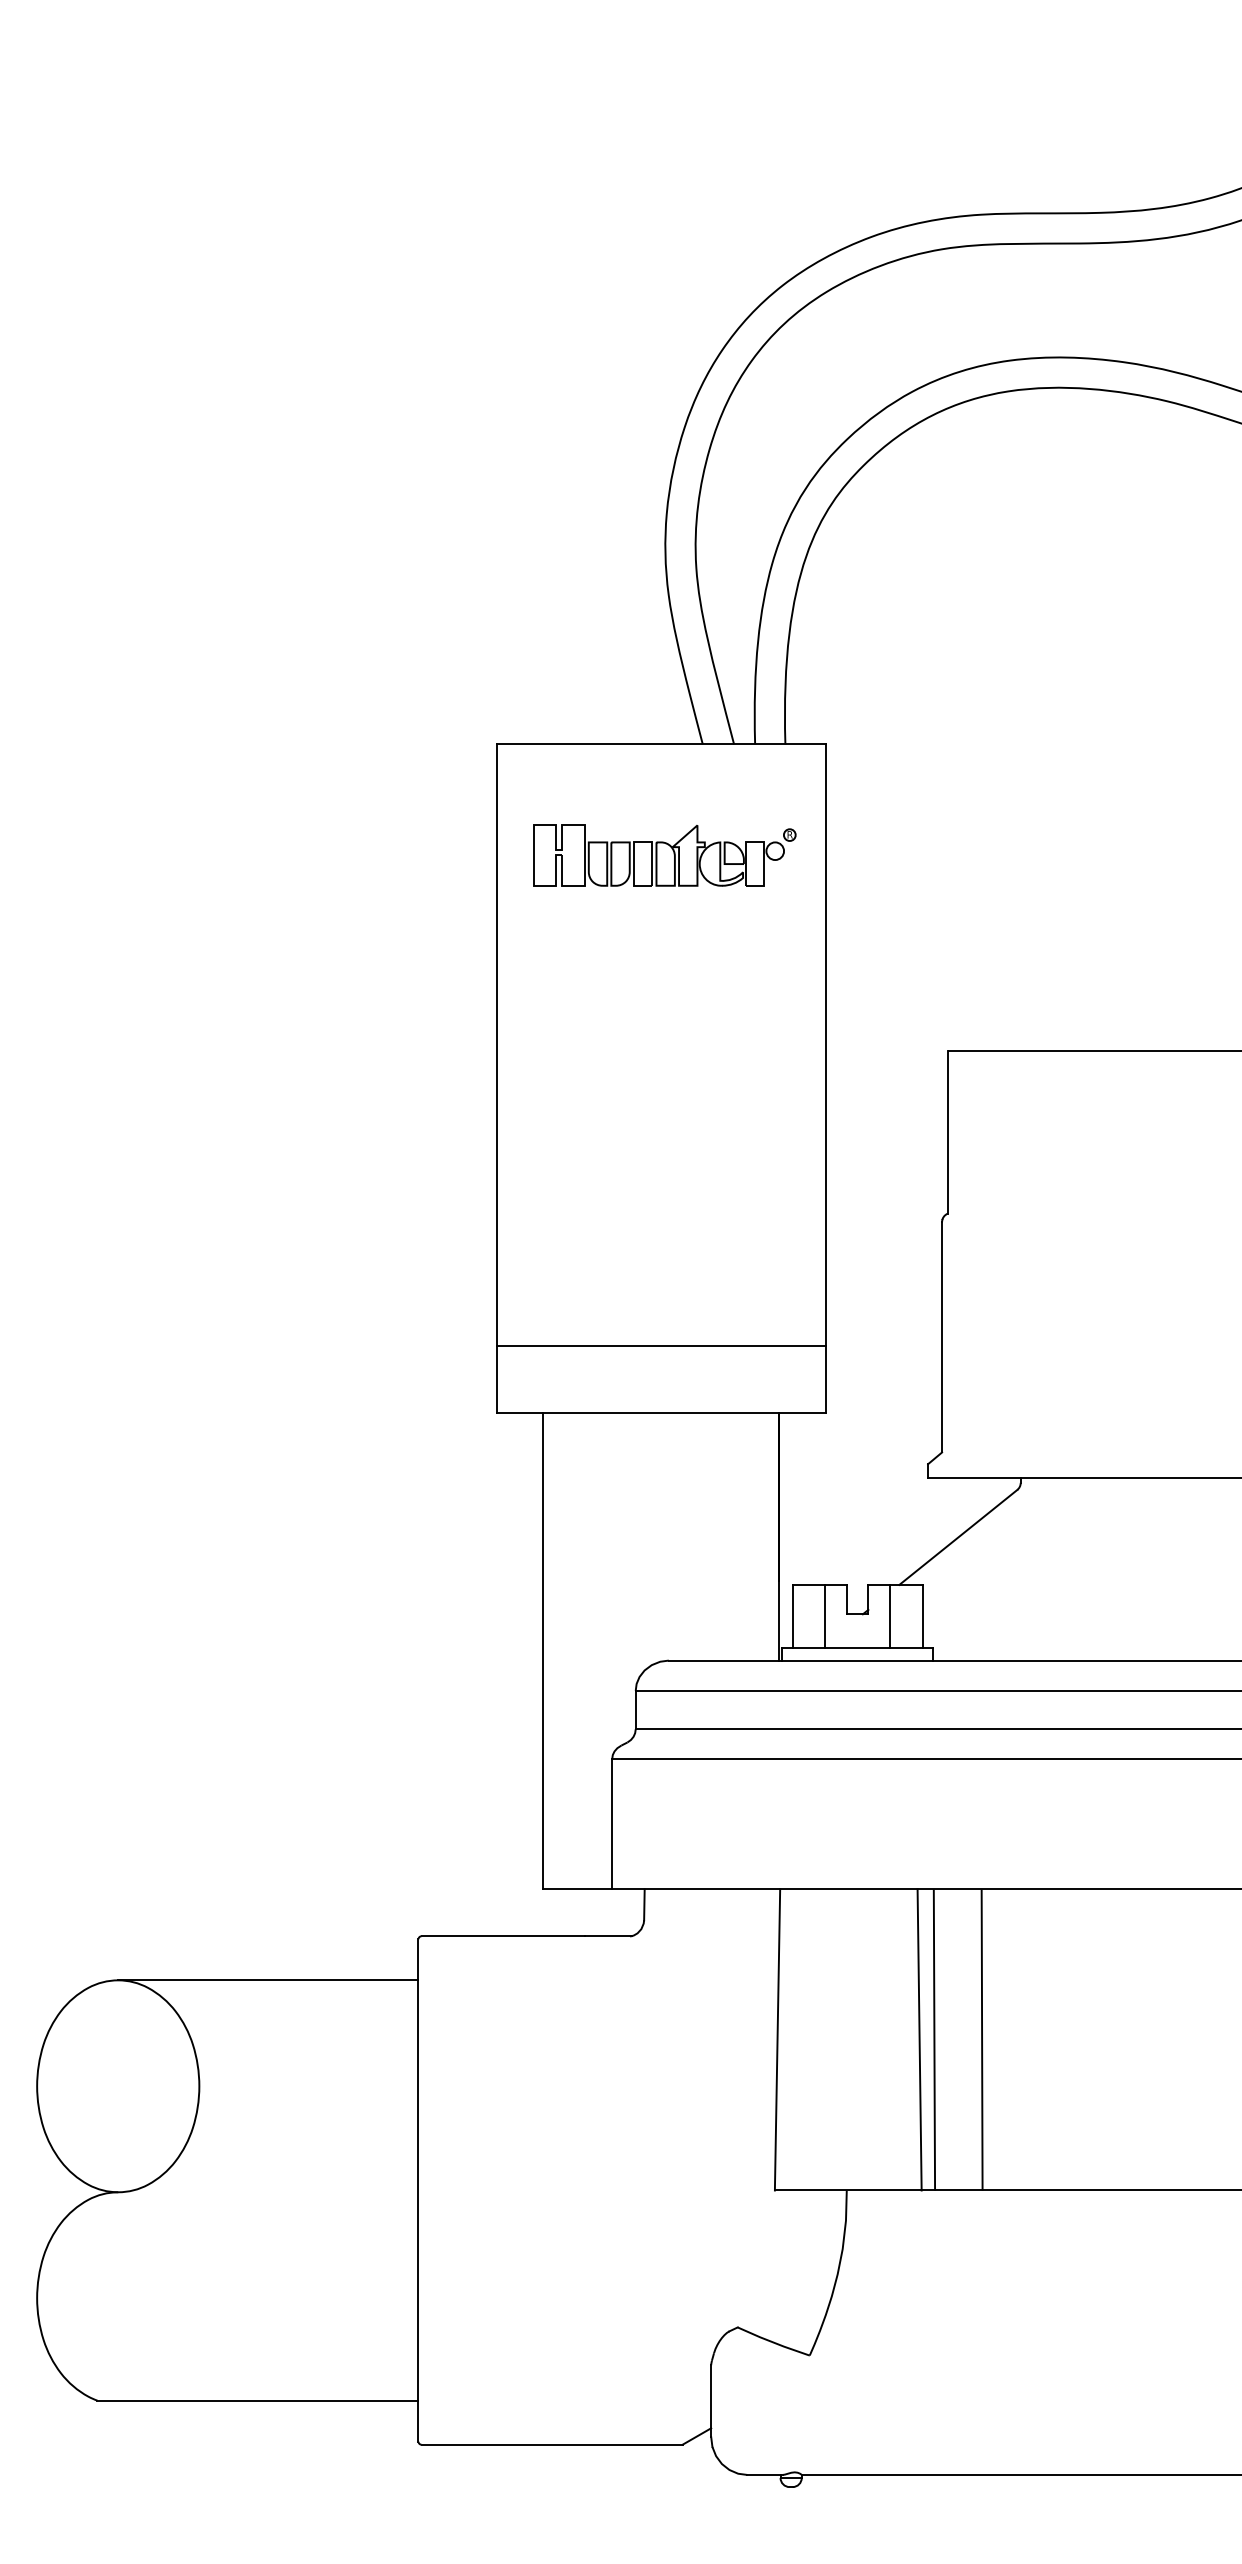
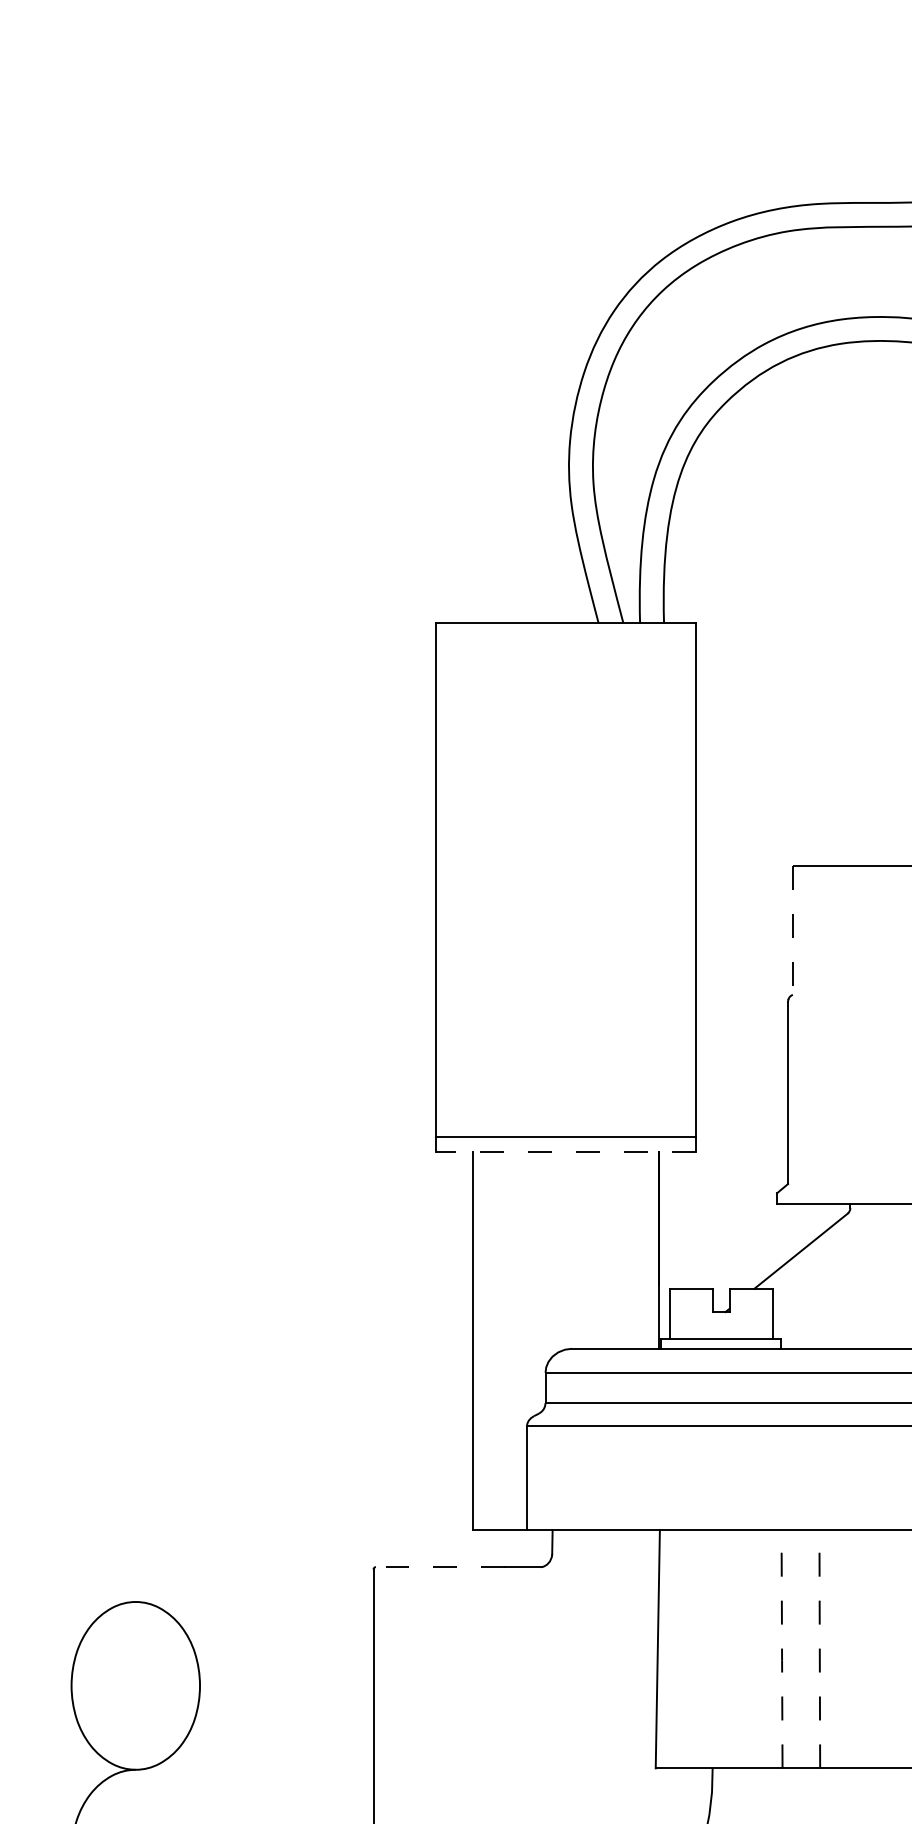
part: (664, 855) -> (568, 711), removed
line: (948, 1132) -> (793, 930), solid -> dashed
line: (660, 1345) -> (565, 1137), moved
line: (661, 1412) -> (565, 1152), solid -> dashed
line: (825, 1616) -> (695, 1313), removed
line: (890, 1616) -> (747, 1313), removed
line: (503, 1936) -> (440, 1567), solid -> dashed
line: (268, 1980) -> (254, 1602), removed
line: (982, 2038) -> (820, 1648), solid -> dashed
line: (919, 2039) -> (770, 1648), removed
line: (934, 2039) -> (782, 1648), solid -> dashed

